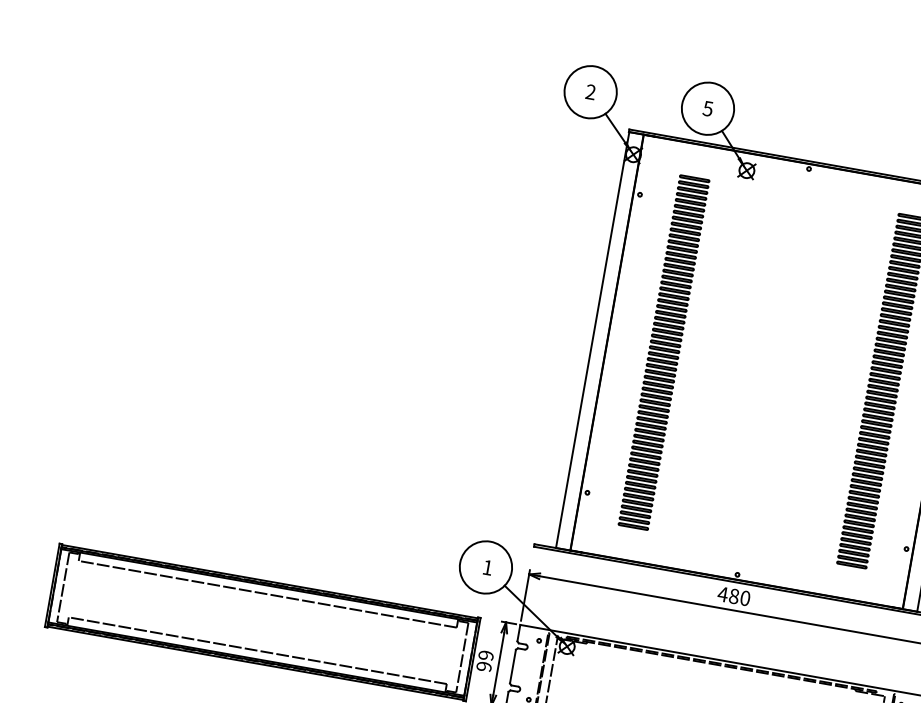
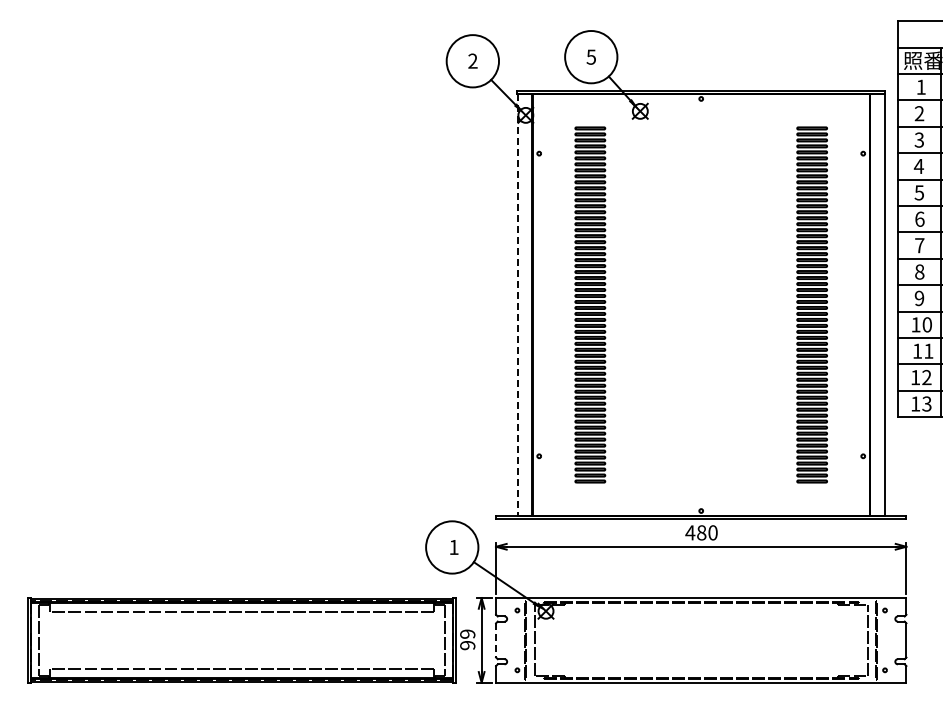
line: (592, 340) -> (517, 305), solid -> dashed
line: (513, 666) -> (496, 640), solid -> dashed

